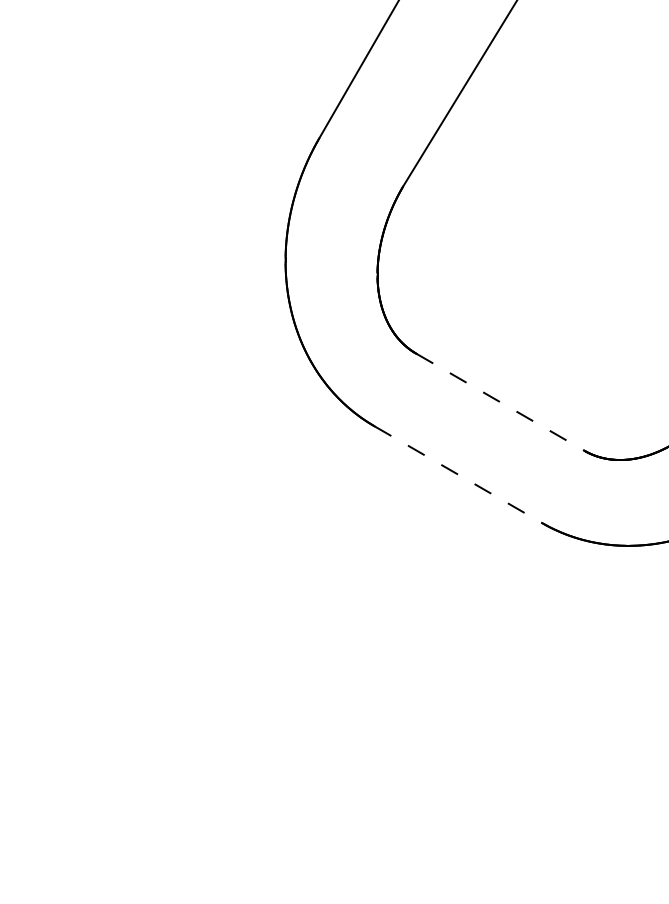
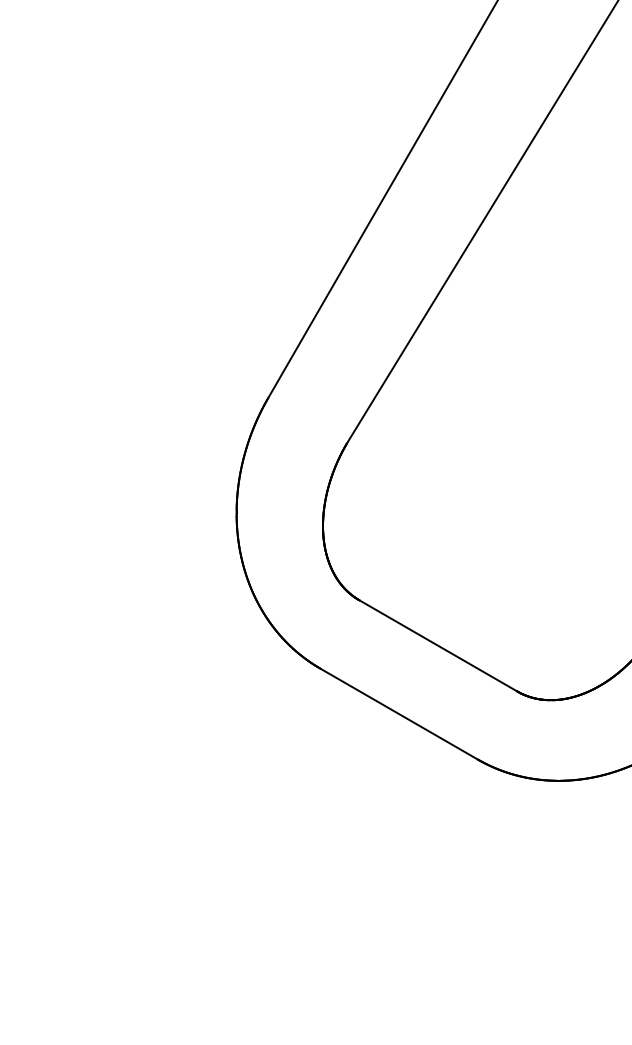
line: (500, 401) -> (438, 645), dashed -> solid
line: (458, 475) -> (399, 714), dashed -> solid

